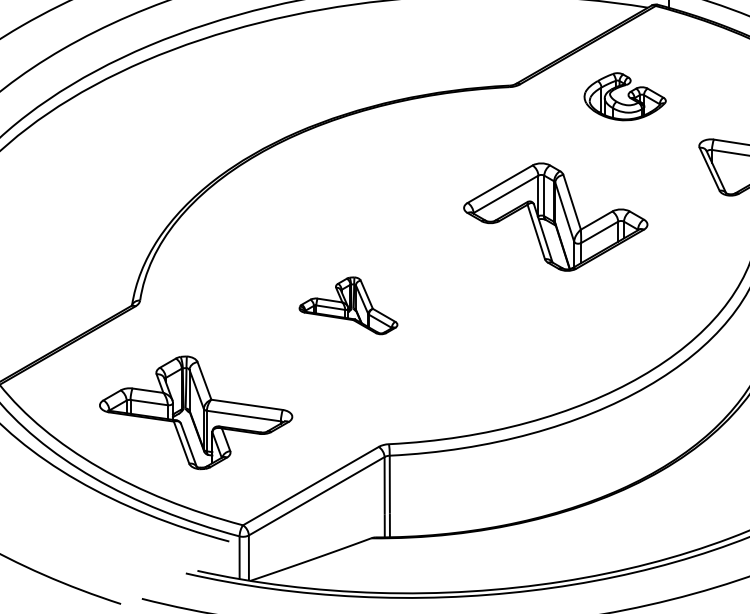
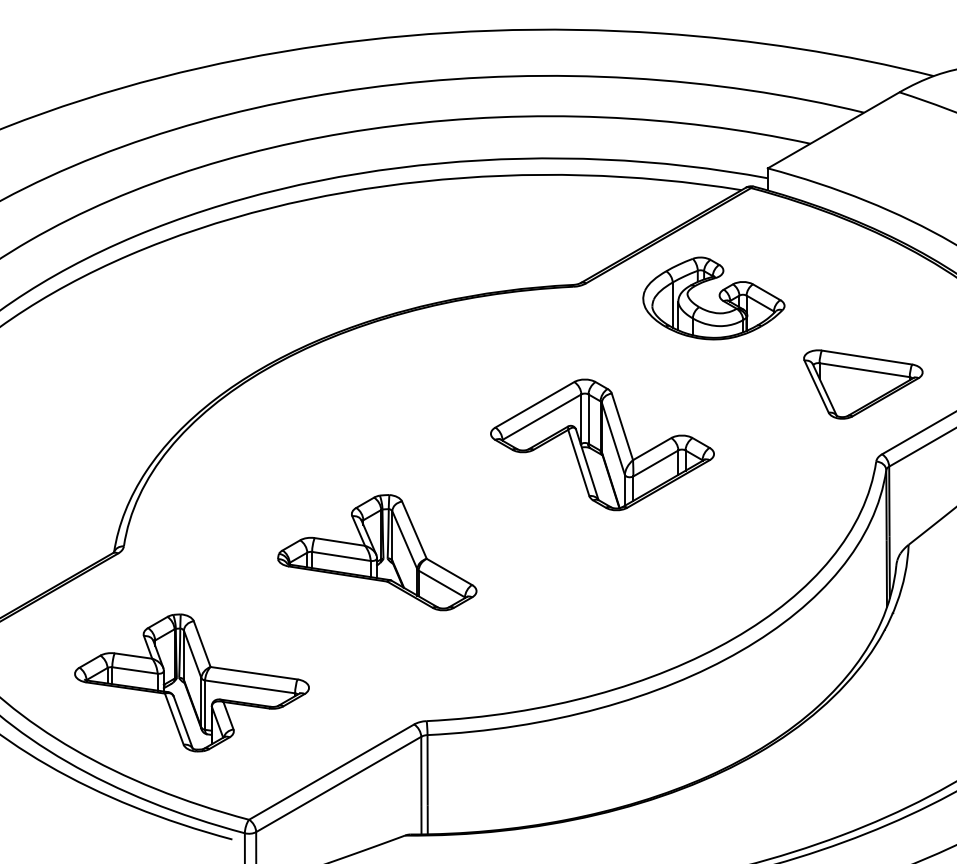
part: (624, 96) -> (713, 298), size x1.43
part: (555, 216) -> (602, 444), moved
part: (348, 305) -> (377, 552), size x1.67

